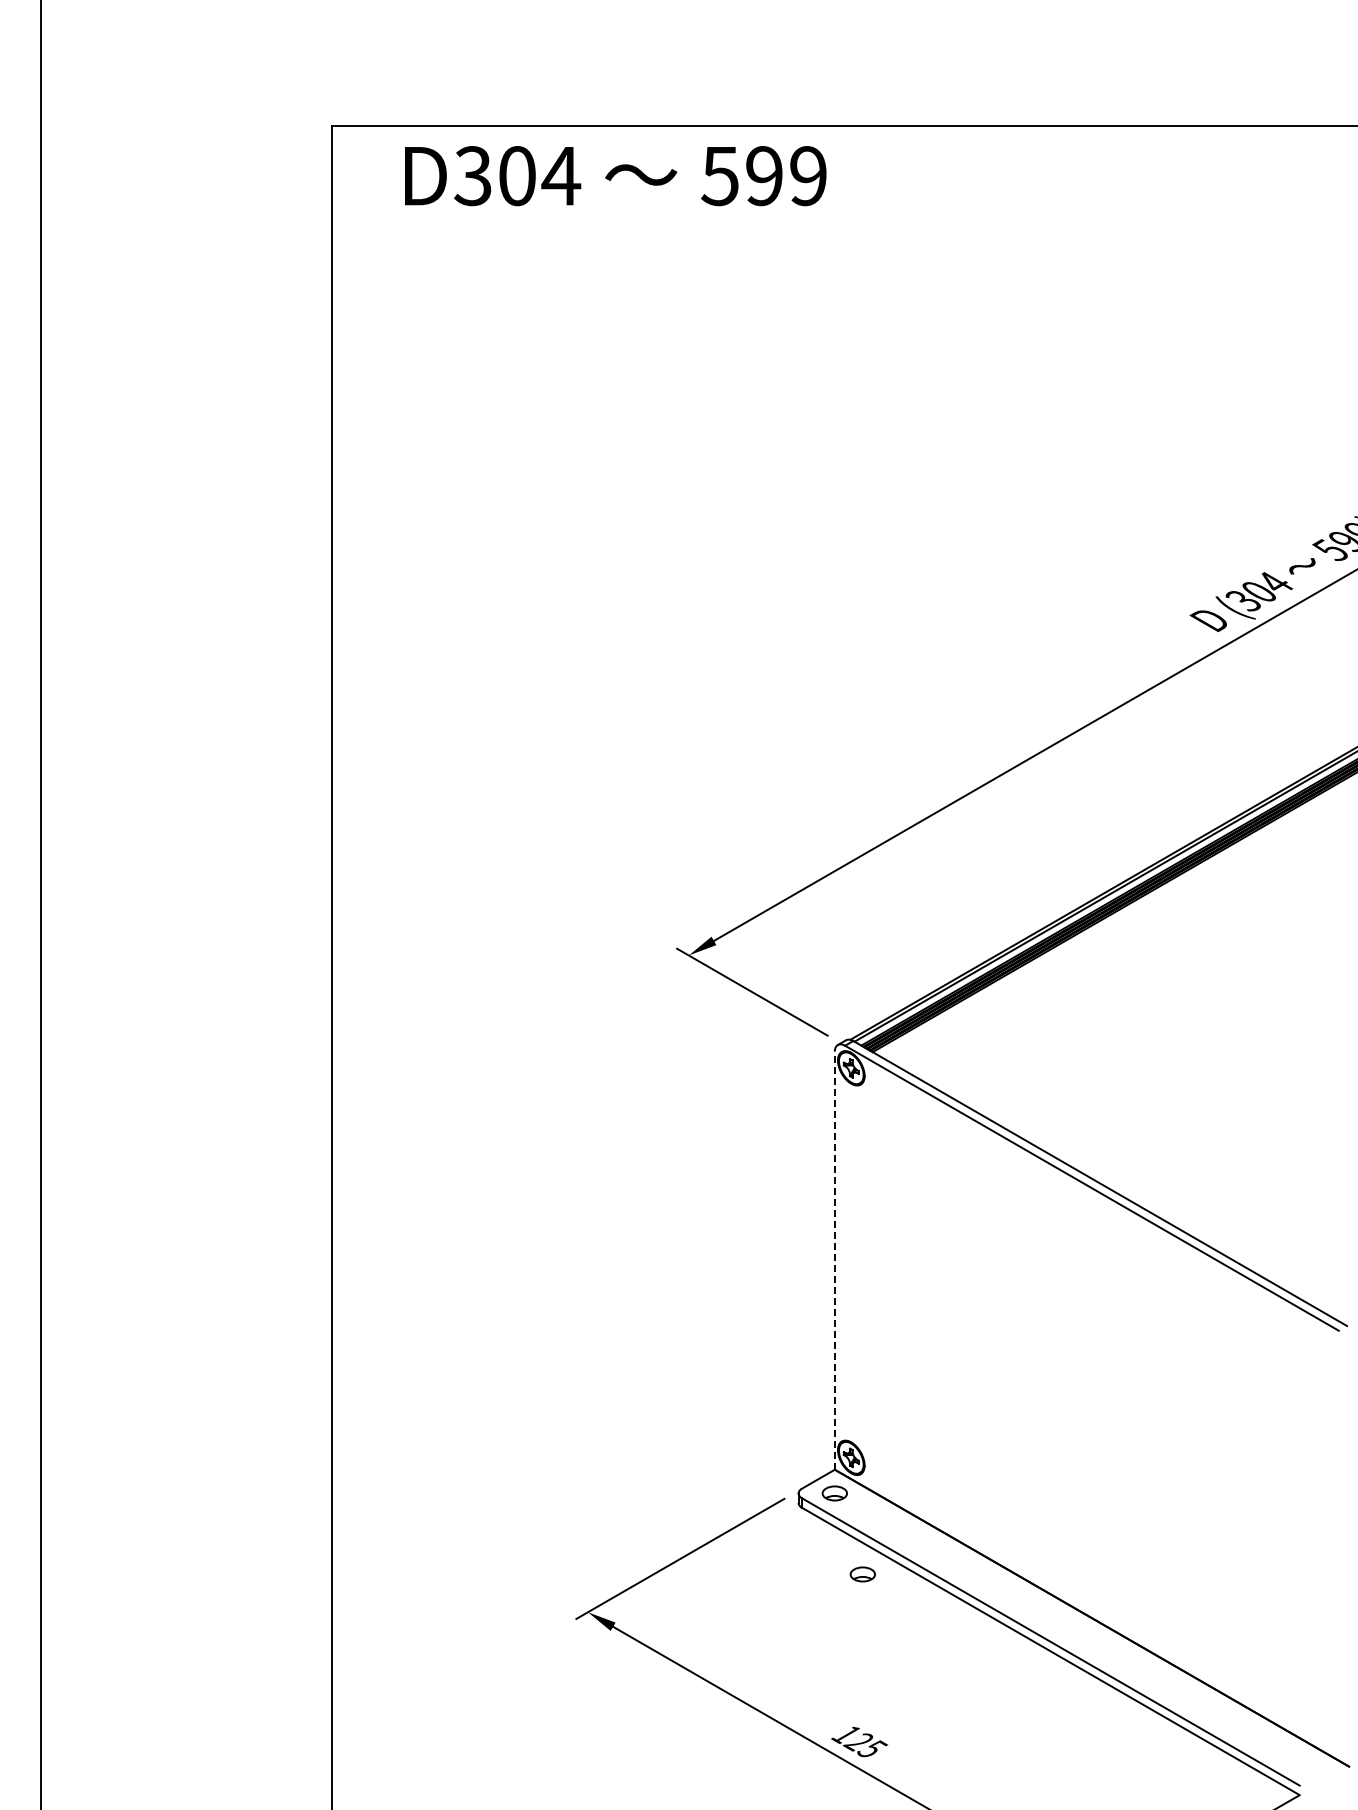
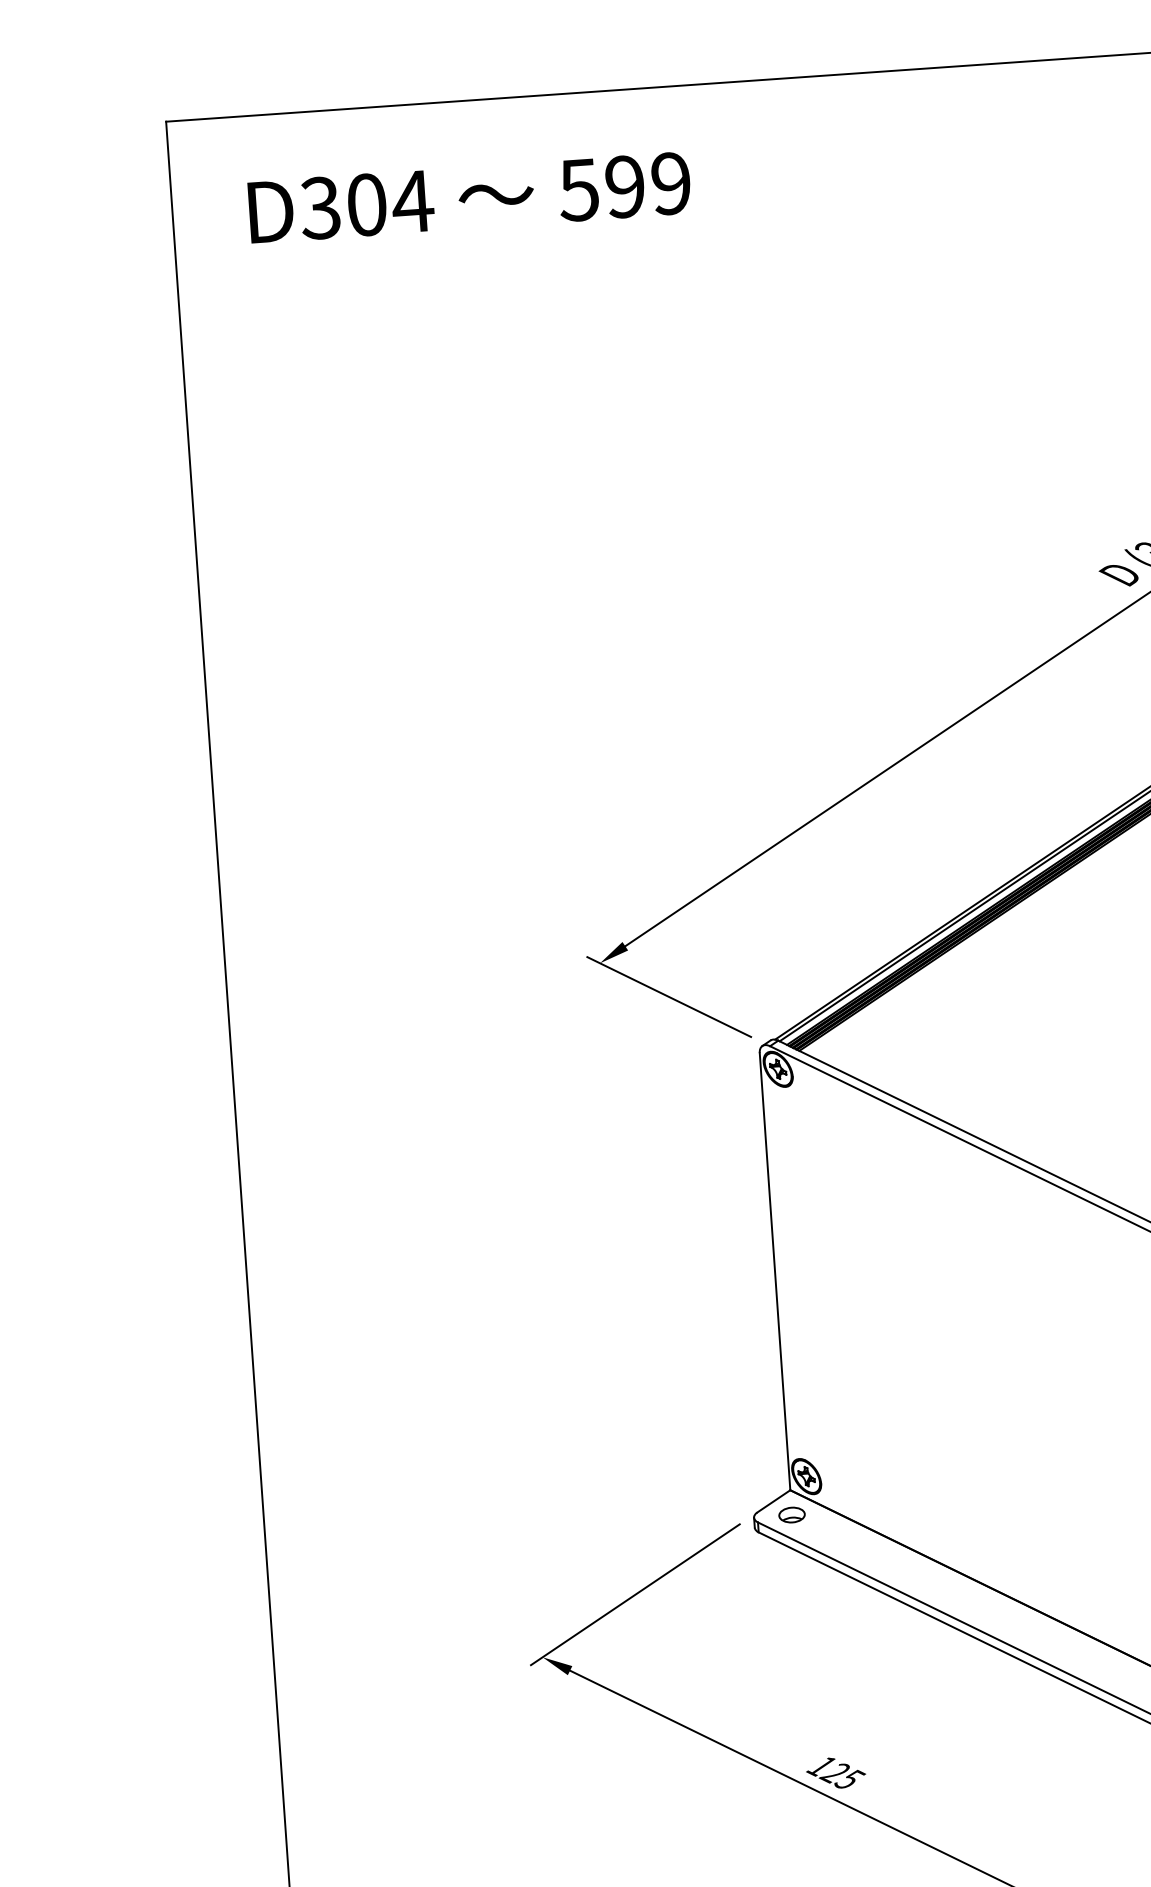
text: (615, 176) -> (469, 198), moved
line: (834, 1260) -> (774, 1271), dashed -> solid
part: (862, 1574) -> (826, 1597), removed

